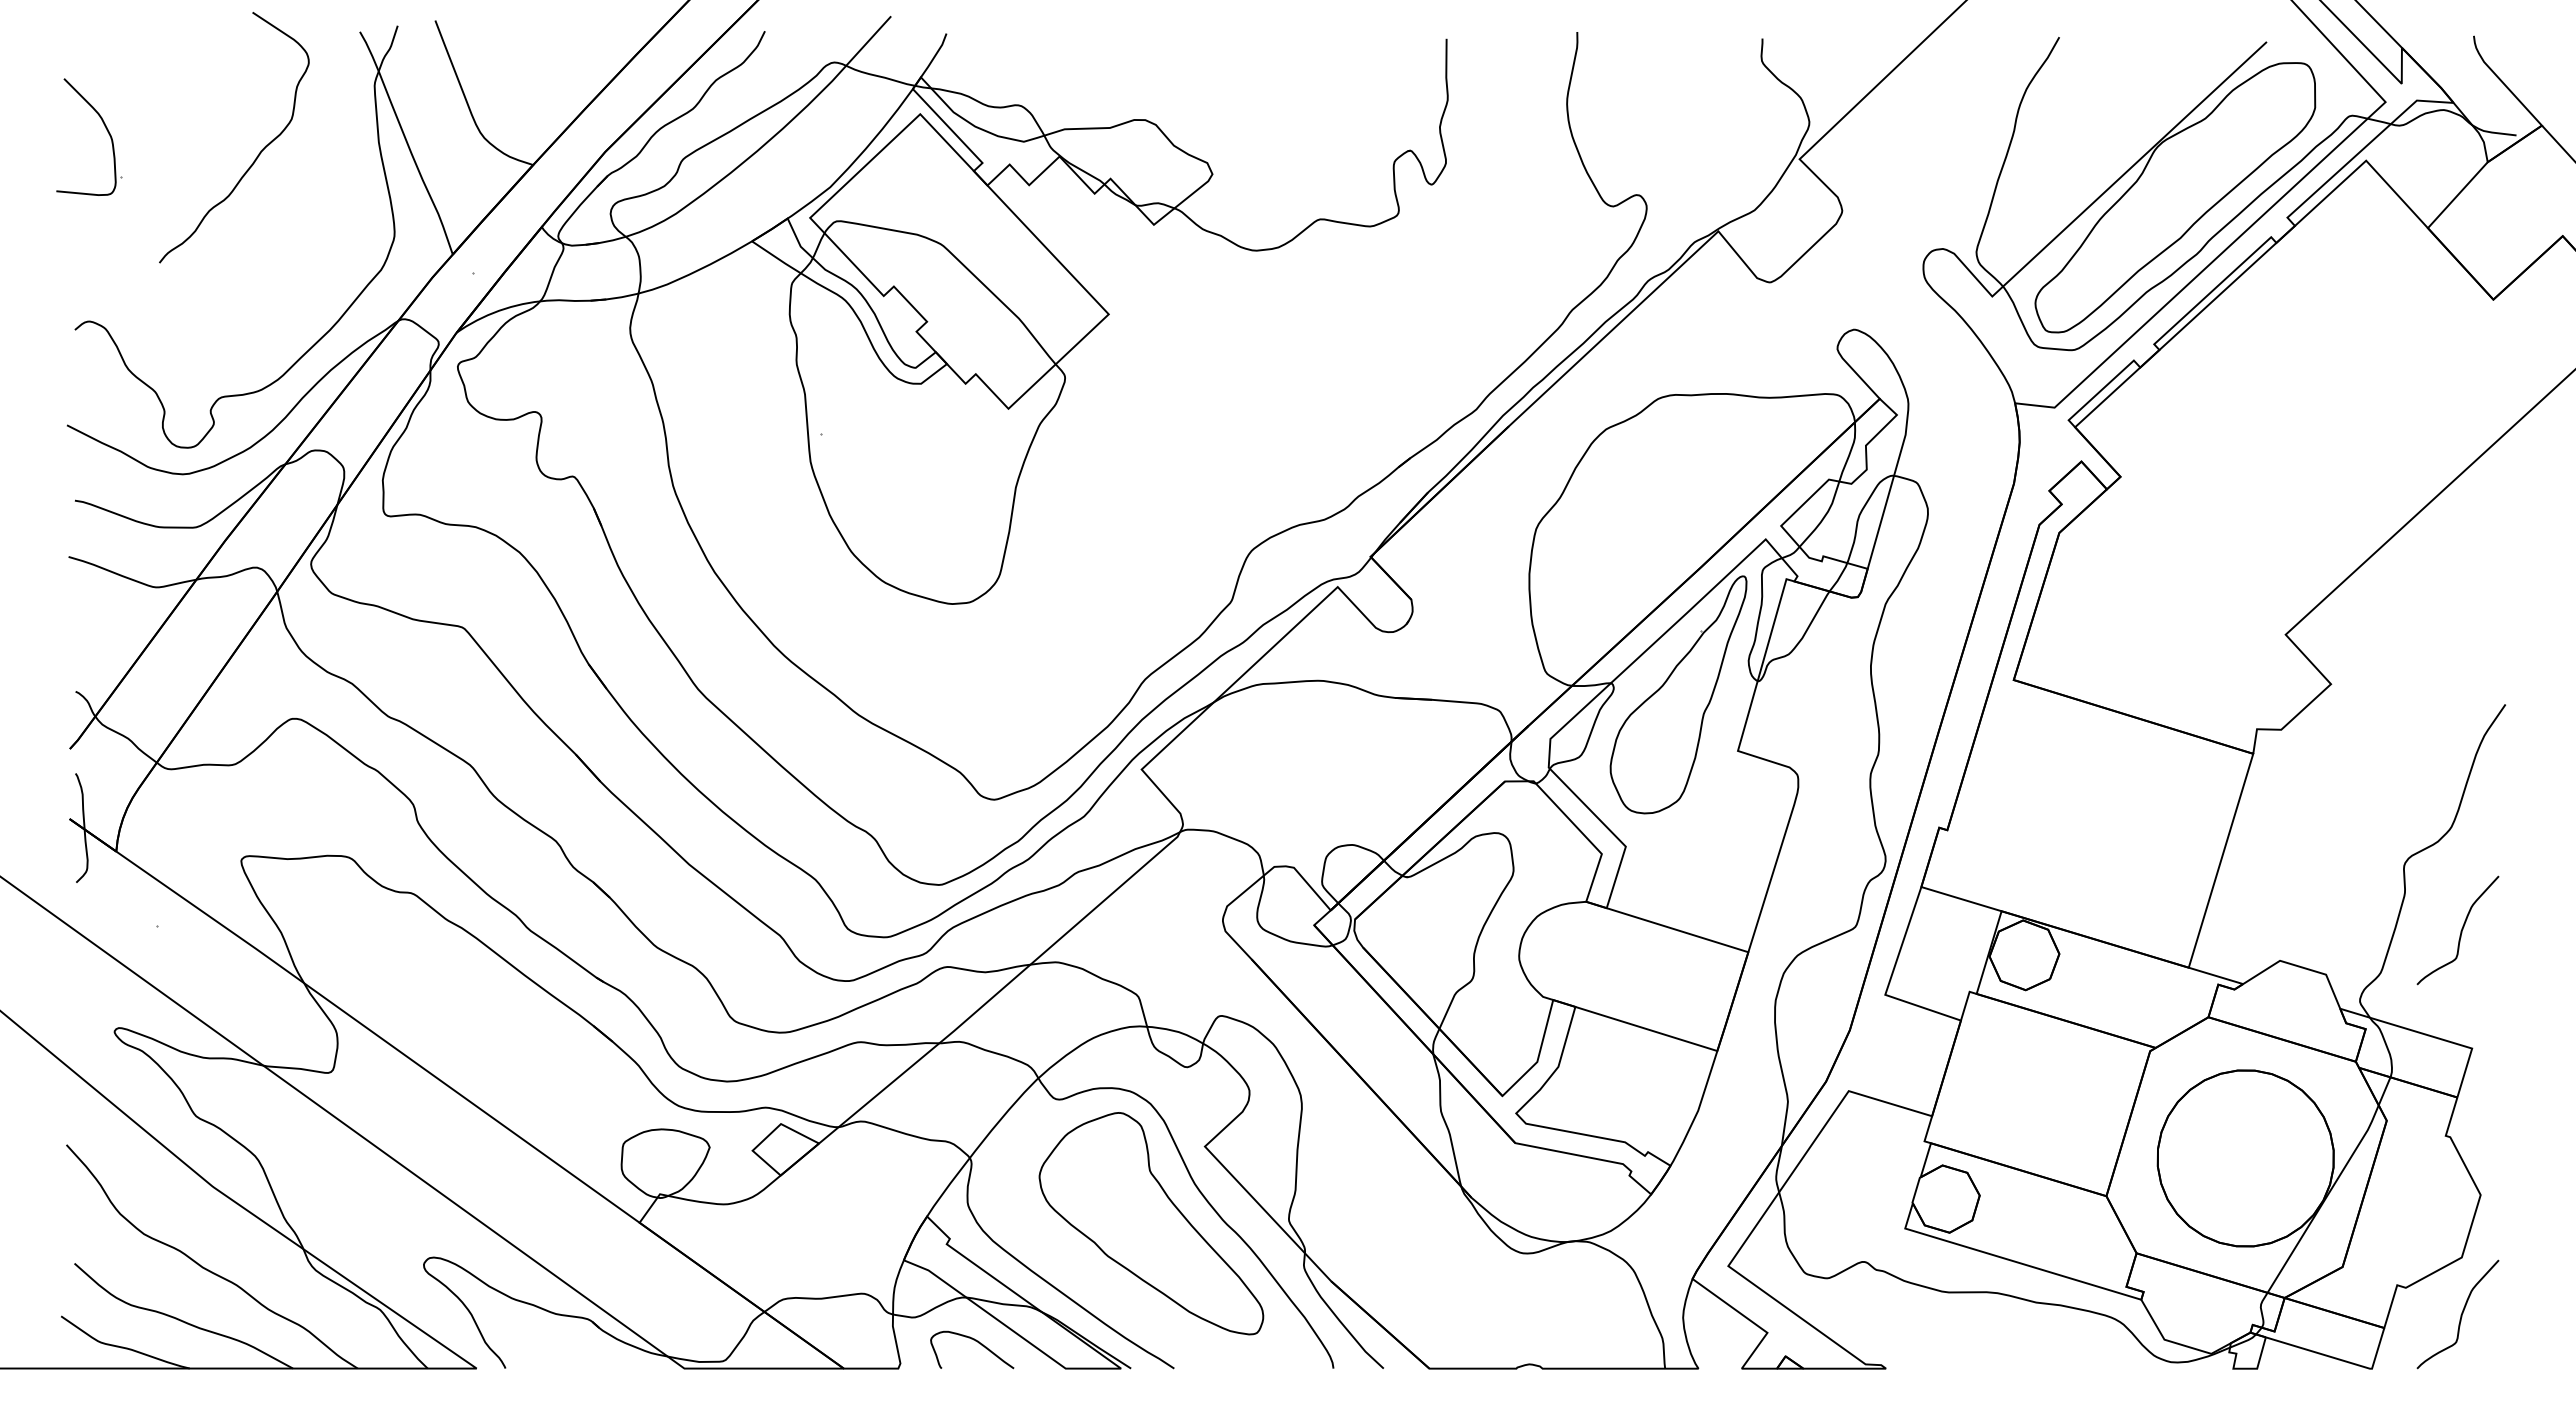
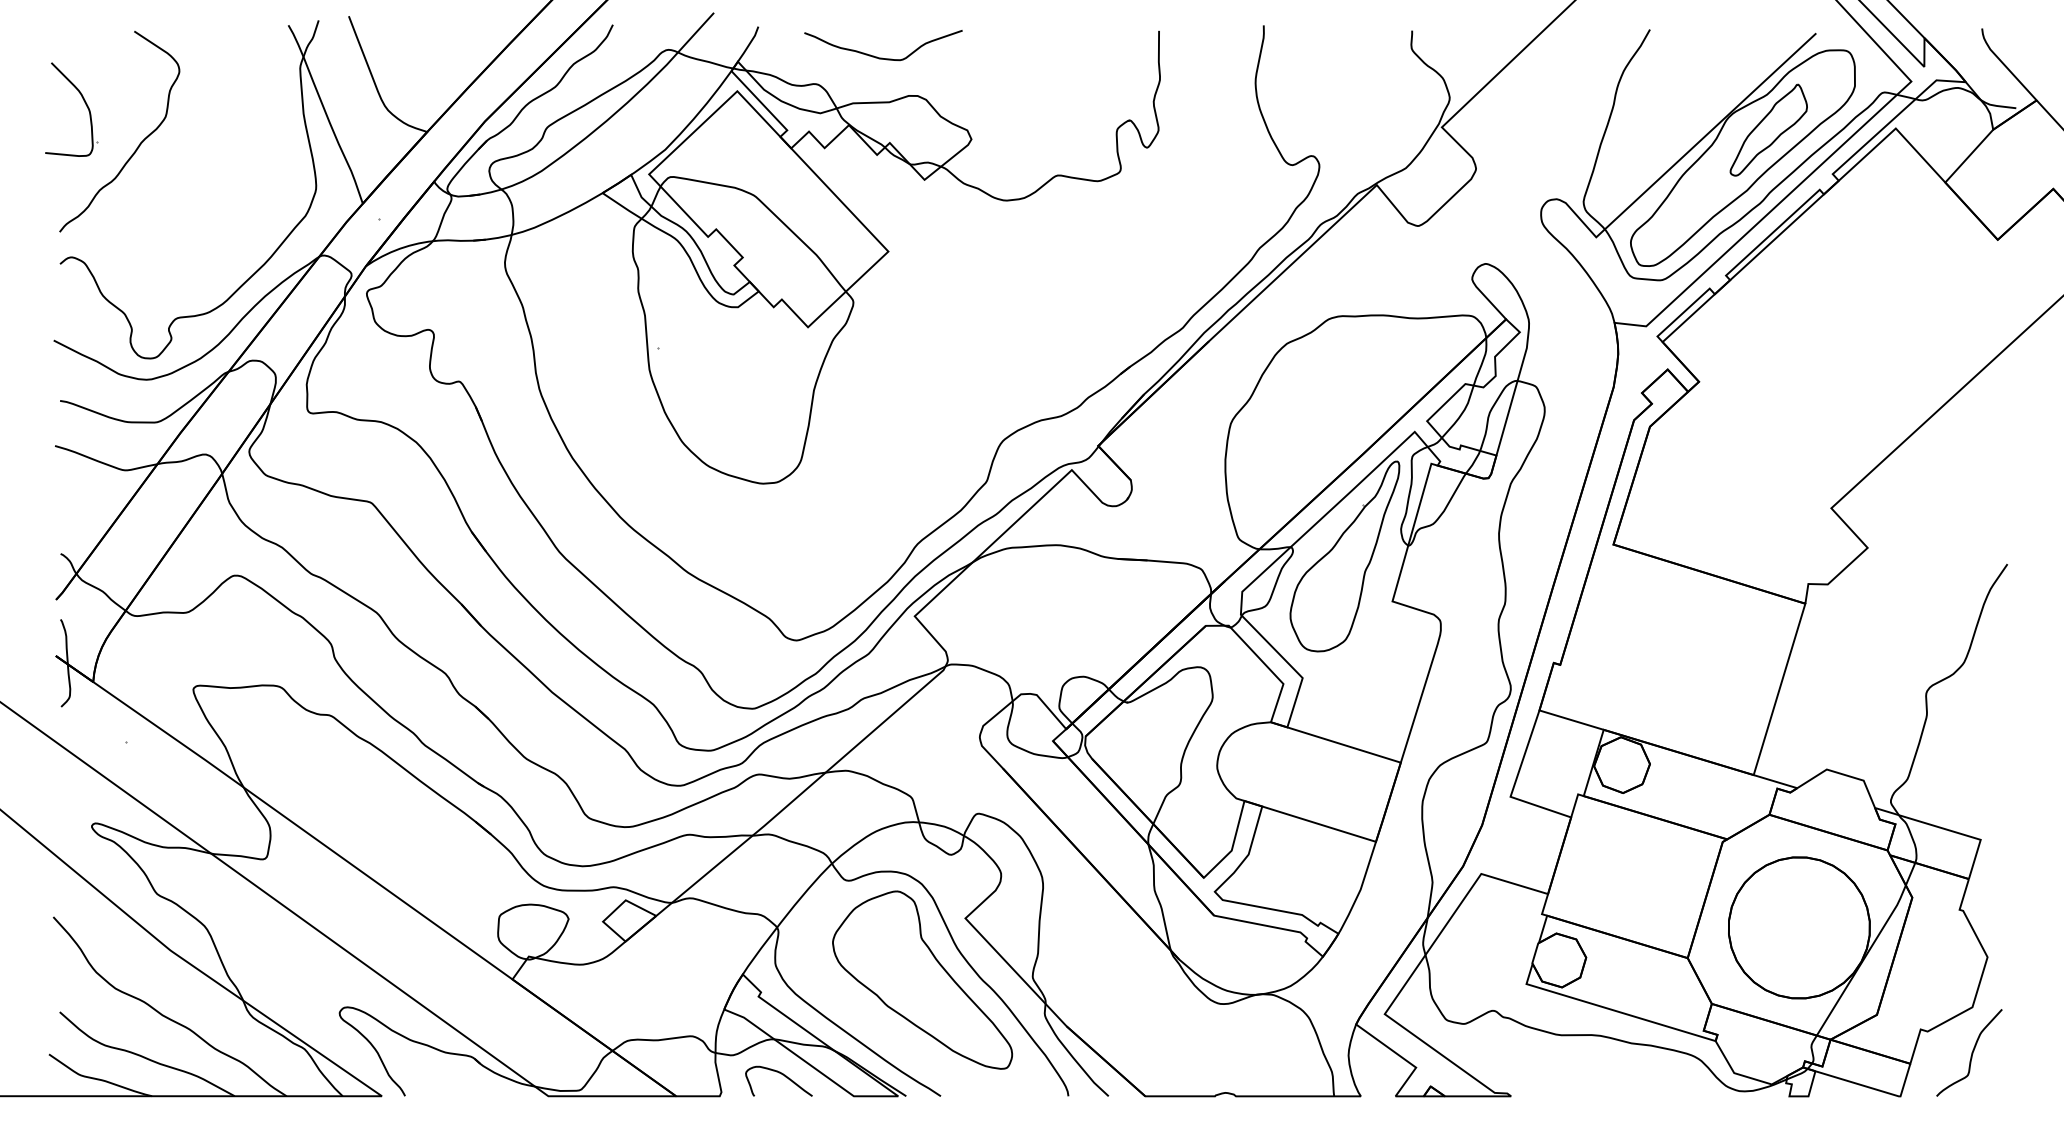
curve: (1102, 72) -> (883, 57), added
curve: (258, 153) -> (139, 144), moved
part: (2207, 162) -> (1768, 129), added
curve: (2460, 931) -> (1971, 746), removed

